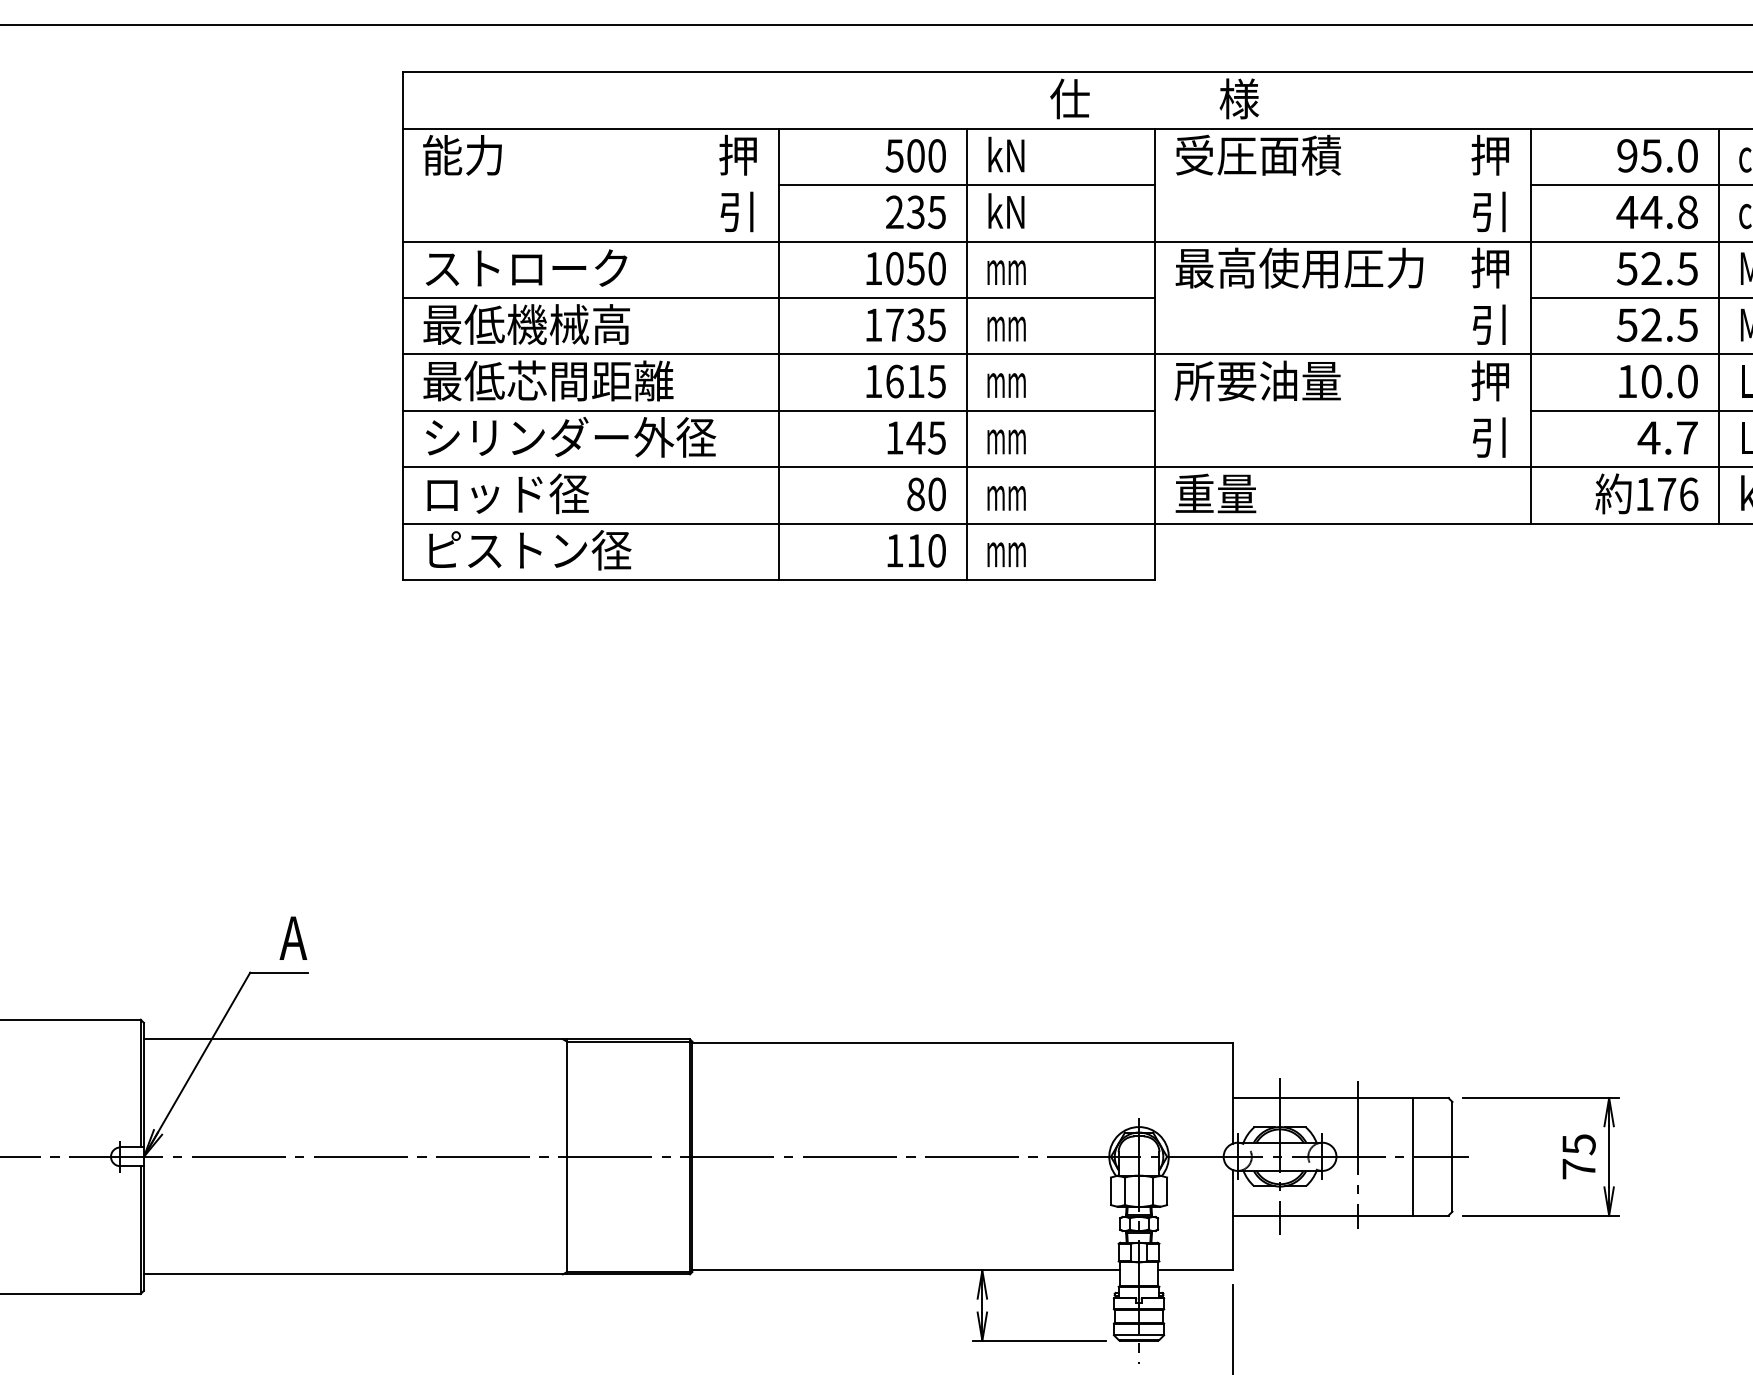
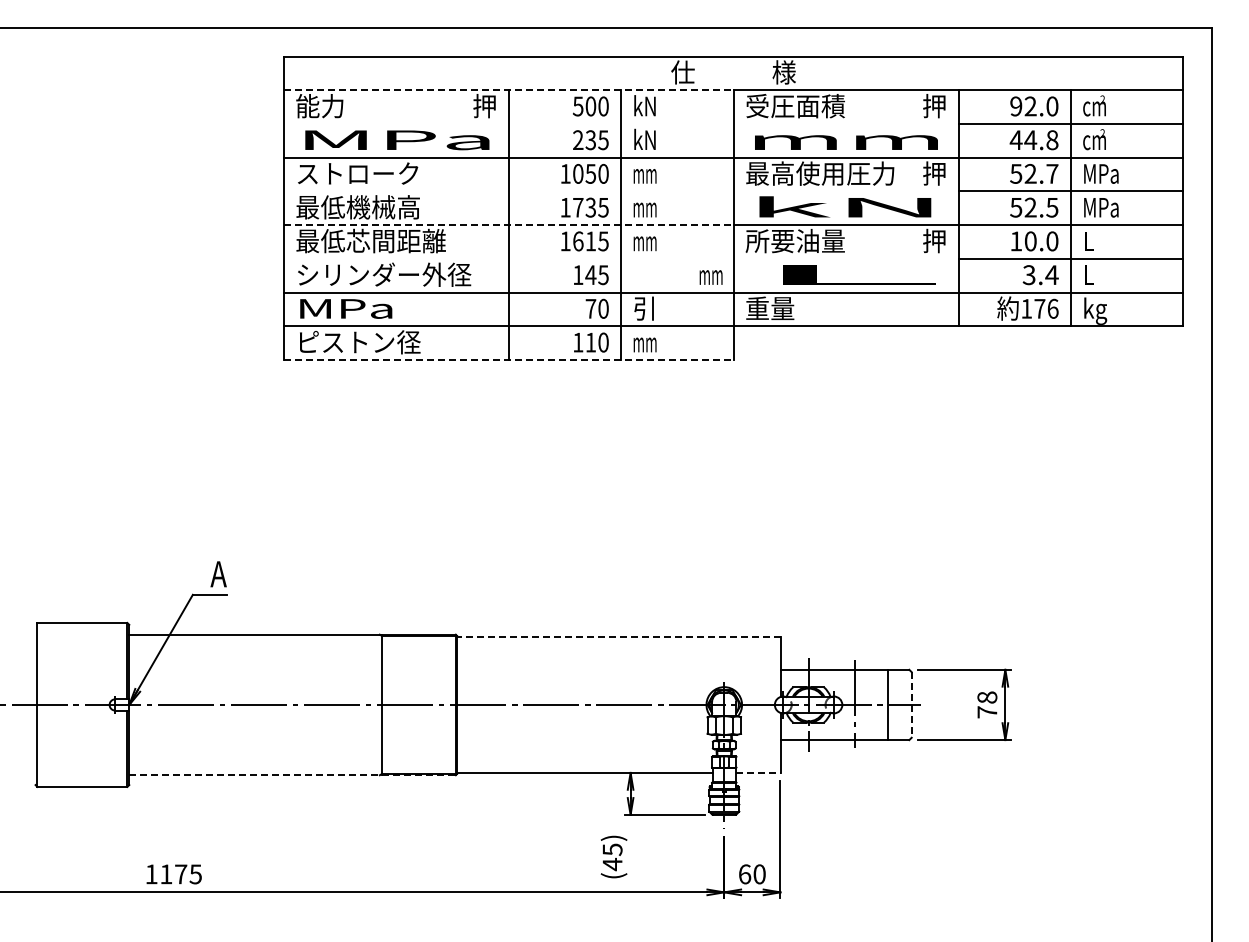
line: (778, 129) -> (508, 90), solid -> dashed
text: (1651, 155) -> (1030, 106), 95.0 -> 92.0
line: (965, 186) -> (620, 124), removed
text: (595, 211) -> (399, 139), 引 -> MPa
text: (1348, 211) -> (849, 139), 引 -> mm
text: (1687, 267) -> (1052, 173), 52.5 -> 52.7
line: (778, 298) -> (508, 191), removed
text: (1351, 324) -> (851, 207), 引 -> kN
line: (778, 354) -> (508, 225), solid -> dashed
line: (778, 410) -> (508, 258), removed
text: (1371, 436) -> (863, 274), 引 -> L
text: (1667, 438) -> (1040, 275), 4.7 -> 3.4
text: (1005, 441) -> (710, 277), moved
text: (507, 493) -> (346, 308), ロッド径 -> MPa
text: (915, 493) -> (590, 308), 80 -> 70
text: (1005, 493) -> (644, 308), mm -> 引
line: (778, 580) -> (508, 360), solid -> dashed
line: (962, 1044) -> (618, 637), solid -> dashed
text: (1579, 1144) -> (987, 697), 75 -> 78
line: (1452, 1156) -> (911, 704), solid -> dashed
line: (1196, 1269) -> (758, 772), solid -> dashed
line: (418, 1274) -> (293, 775), solid -> dashed

